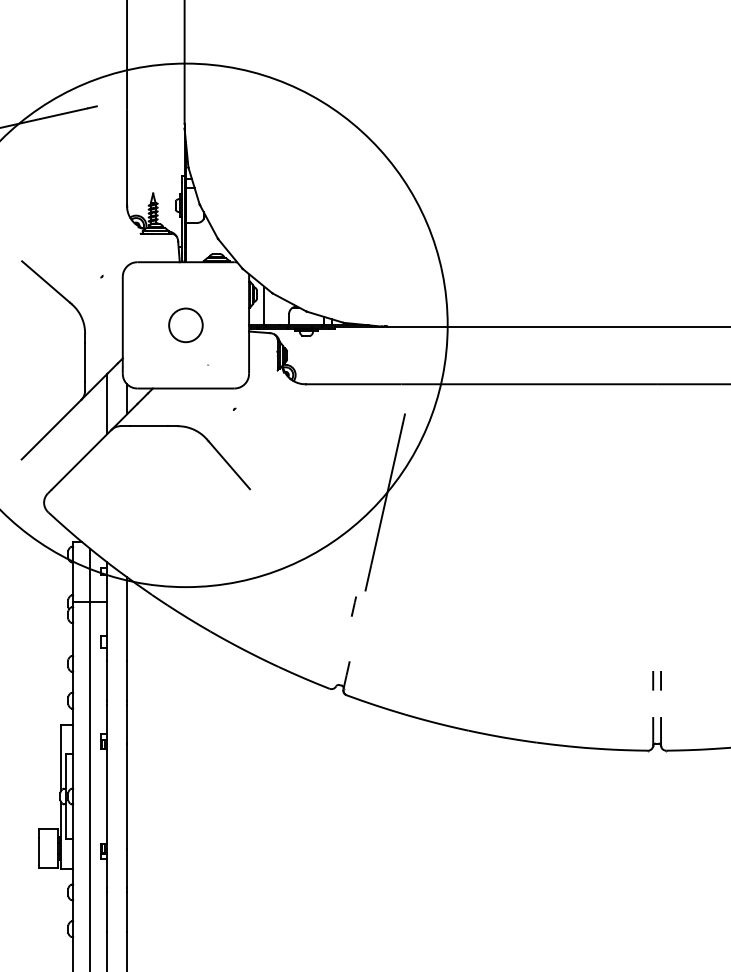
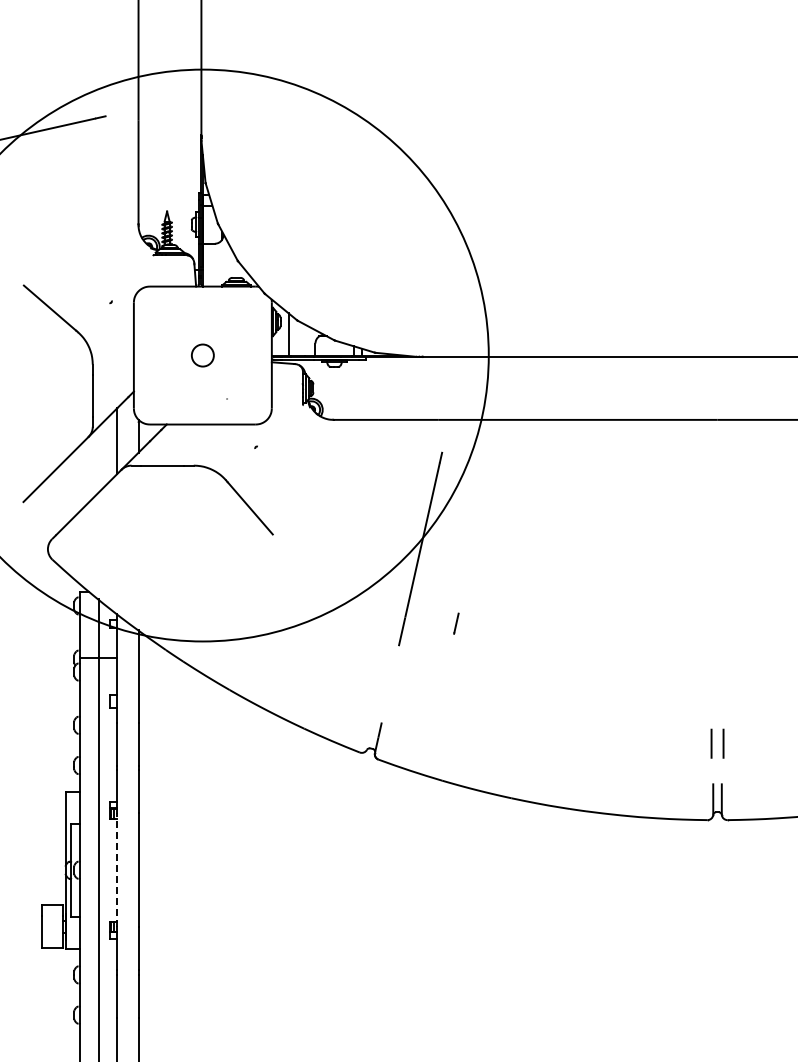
circle: (185, 325) -> (202, 355), size x0.6
line: (354, 606) -> (456, 623), moved
part: (657, 680) -> (717, 743), size x1.4
line: (107, 796) -> (117, 870), solid -> dashed

